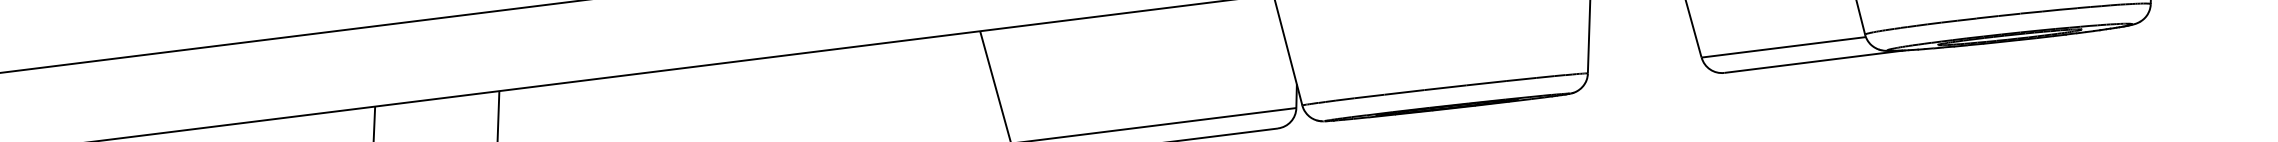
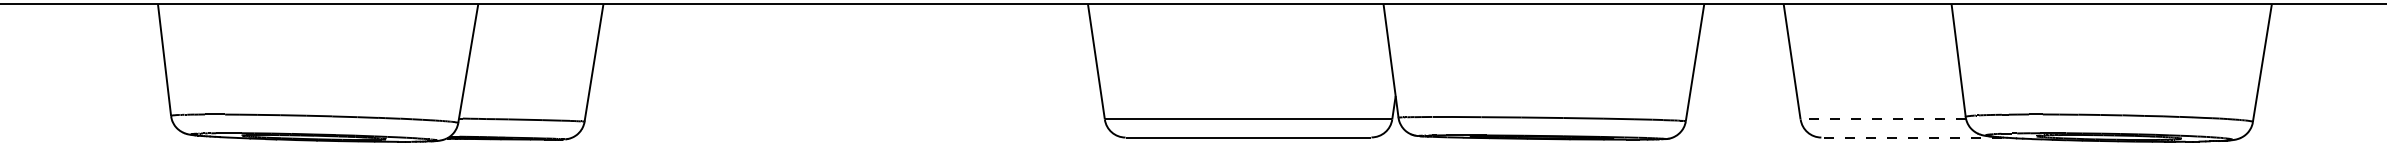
line: (1783, 47) -> (1883, 119), solid -> dashed
line: (1813, 61) -> (1911, 137), solid -> dashed

